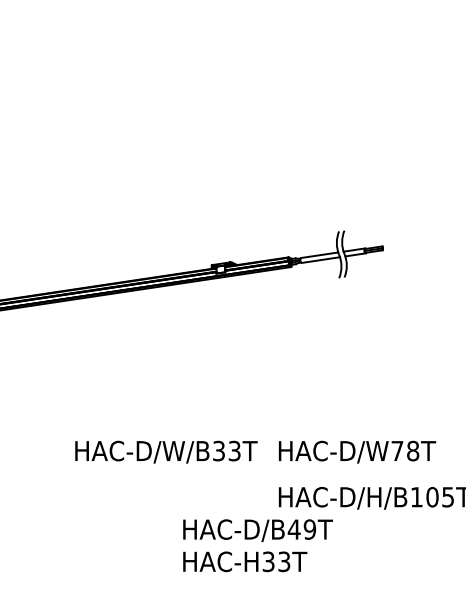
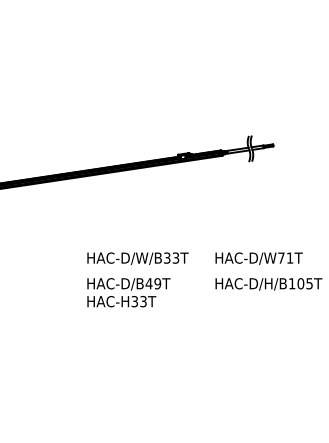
text: (411, 449) -> (289, 257), HAC-D/W78T -> HAC-D/W71T
text: (165, 451) -> (137, 258), moved
text: (257, 545) -> (128, 292), moved

